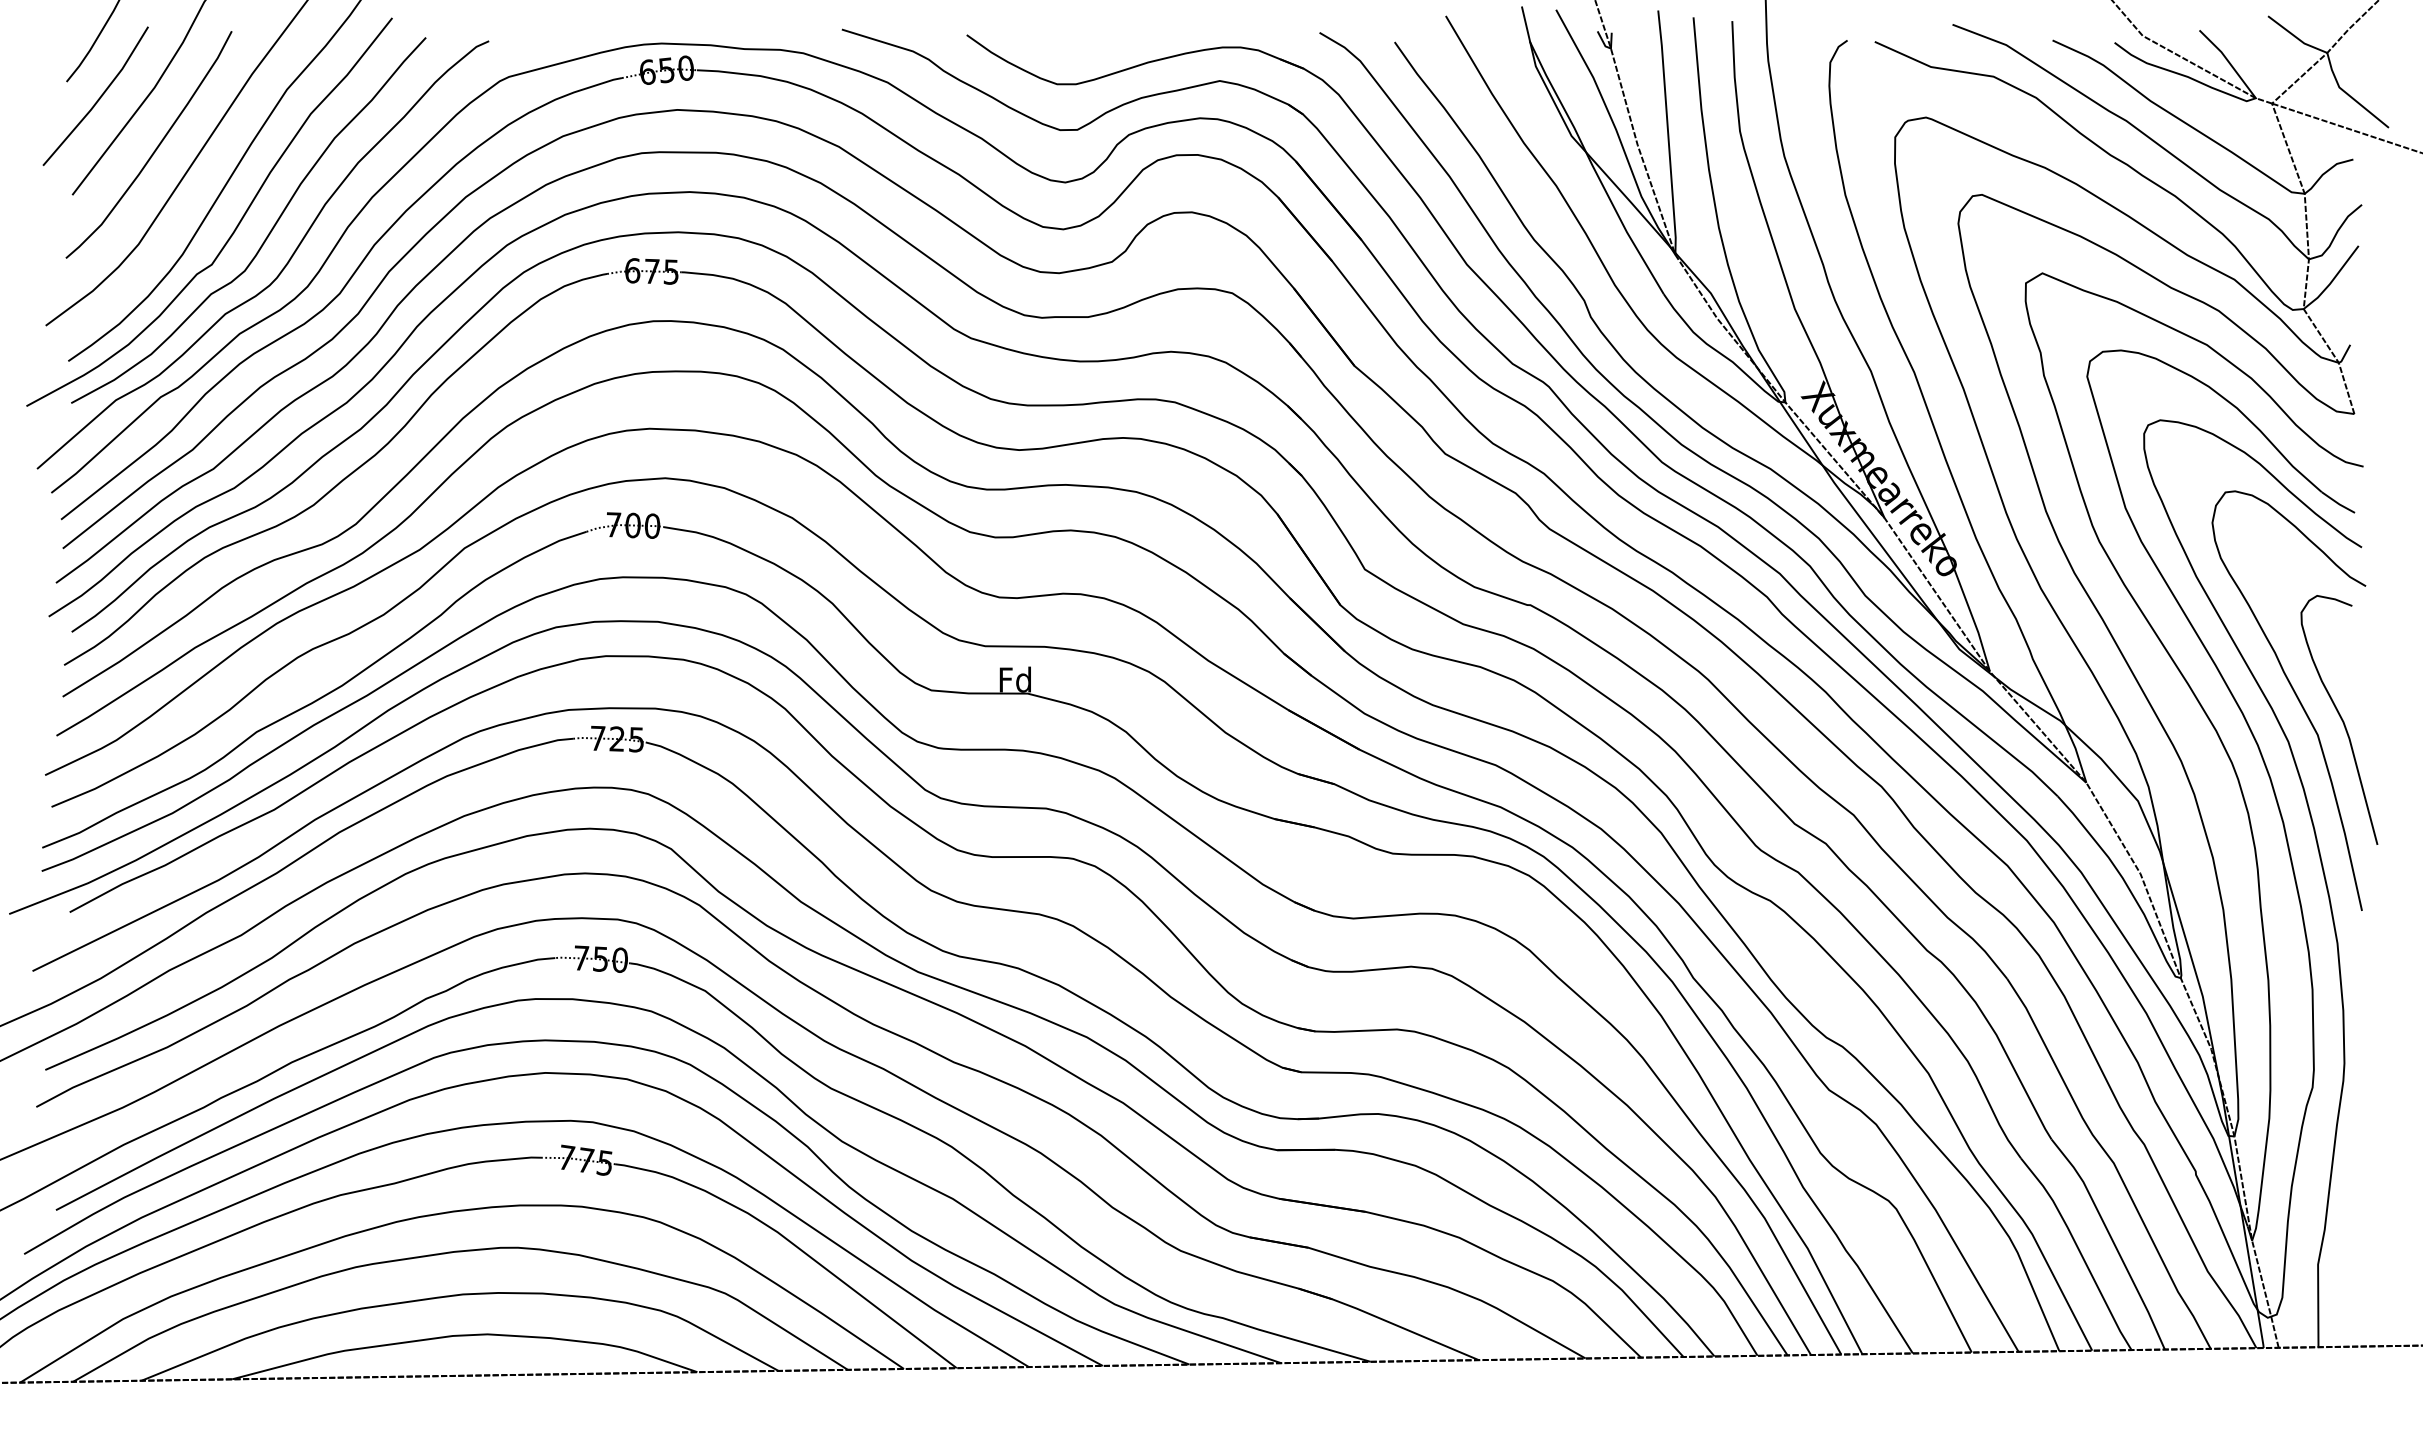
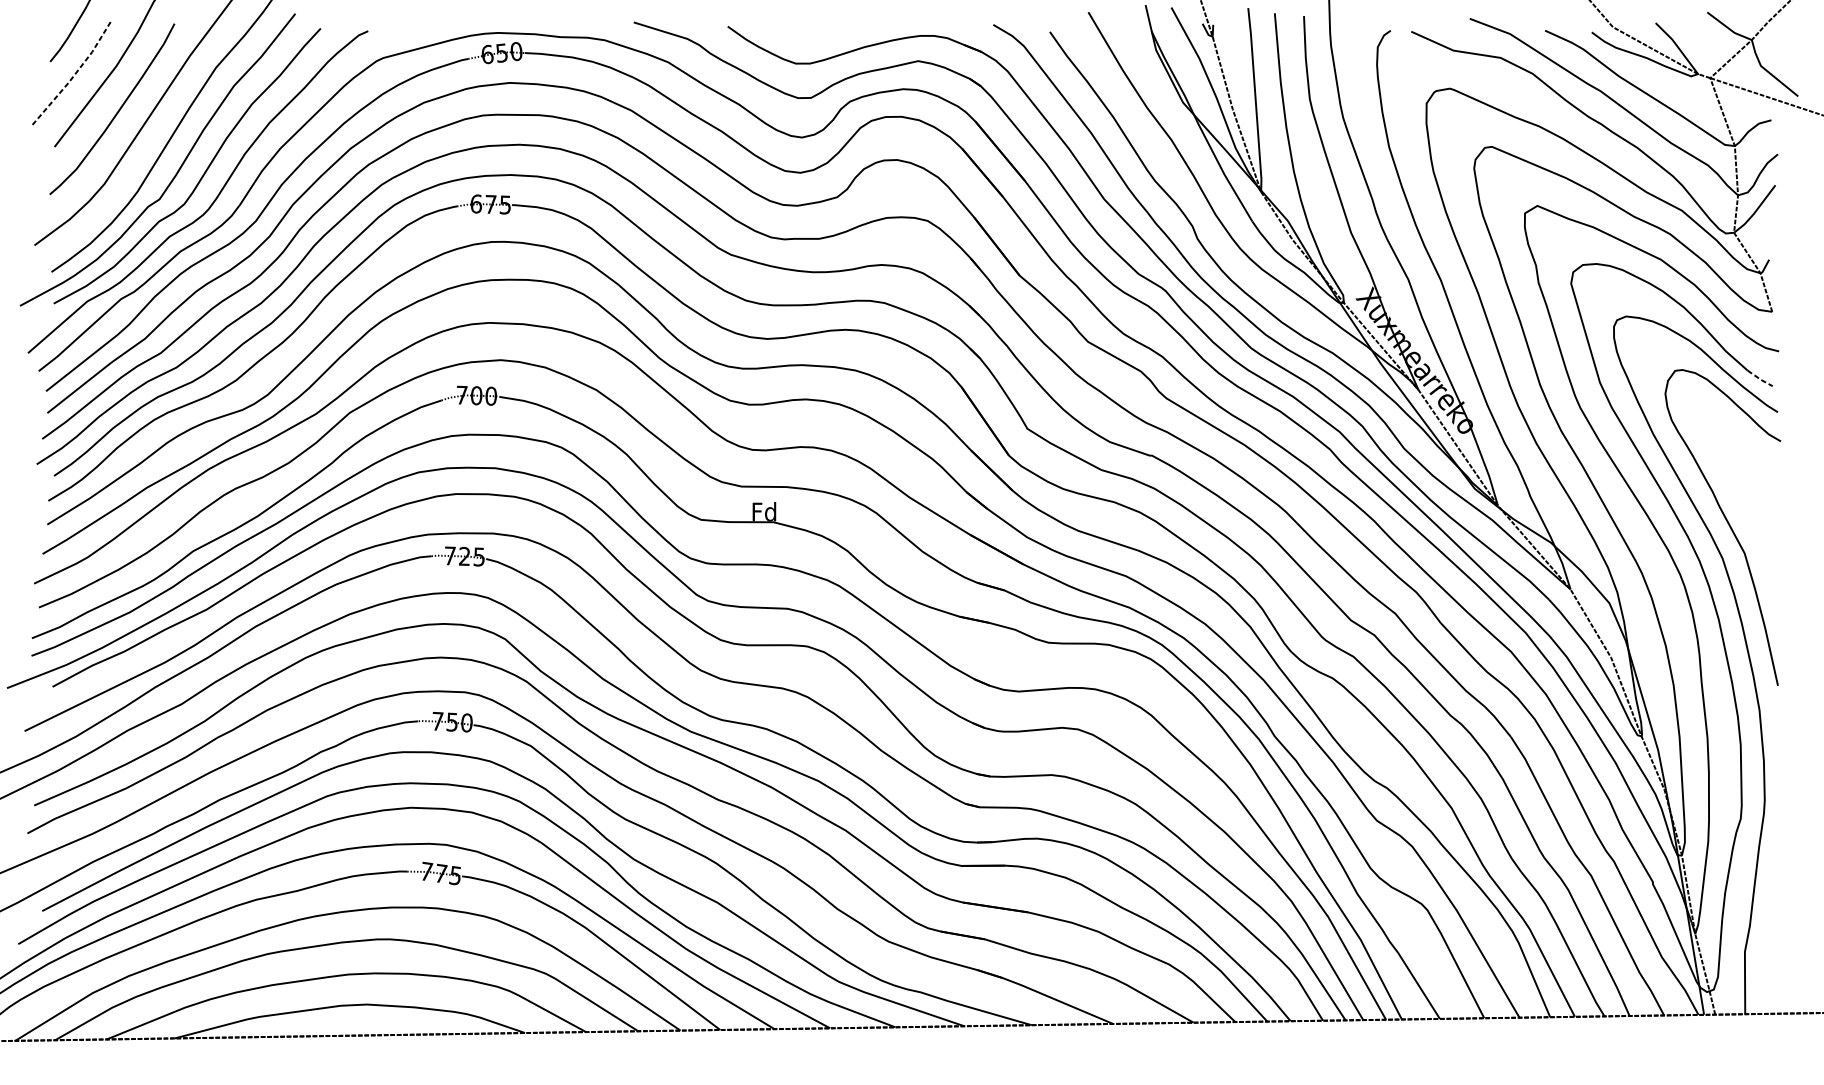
line: (99, 98) -> (74, 74), solid -> dashed
line: (2338, 503) -> (1760, 379), solid -> dashed
curve: (2340, 718) -> (1761, 540), removed

